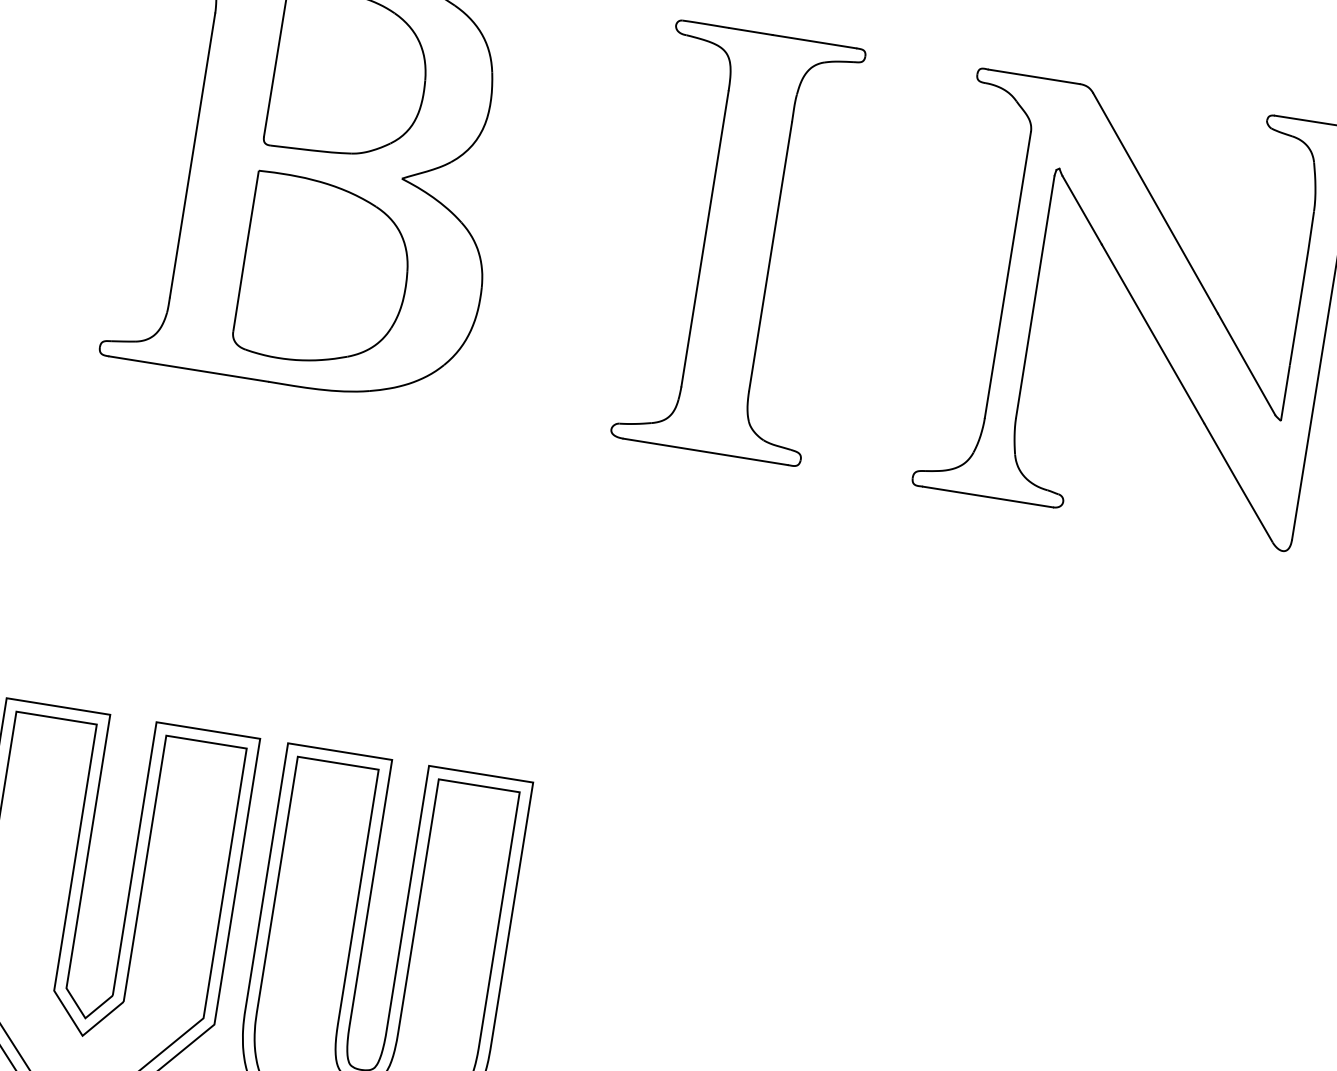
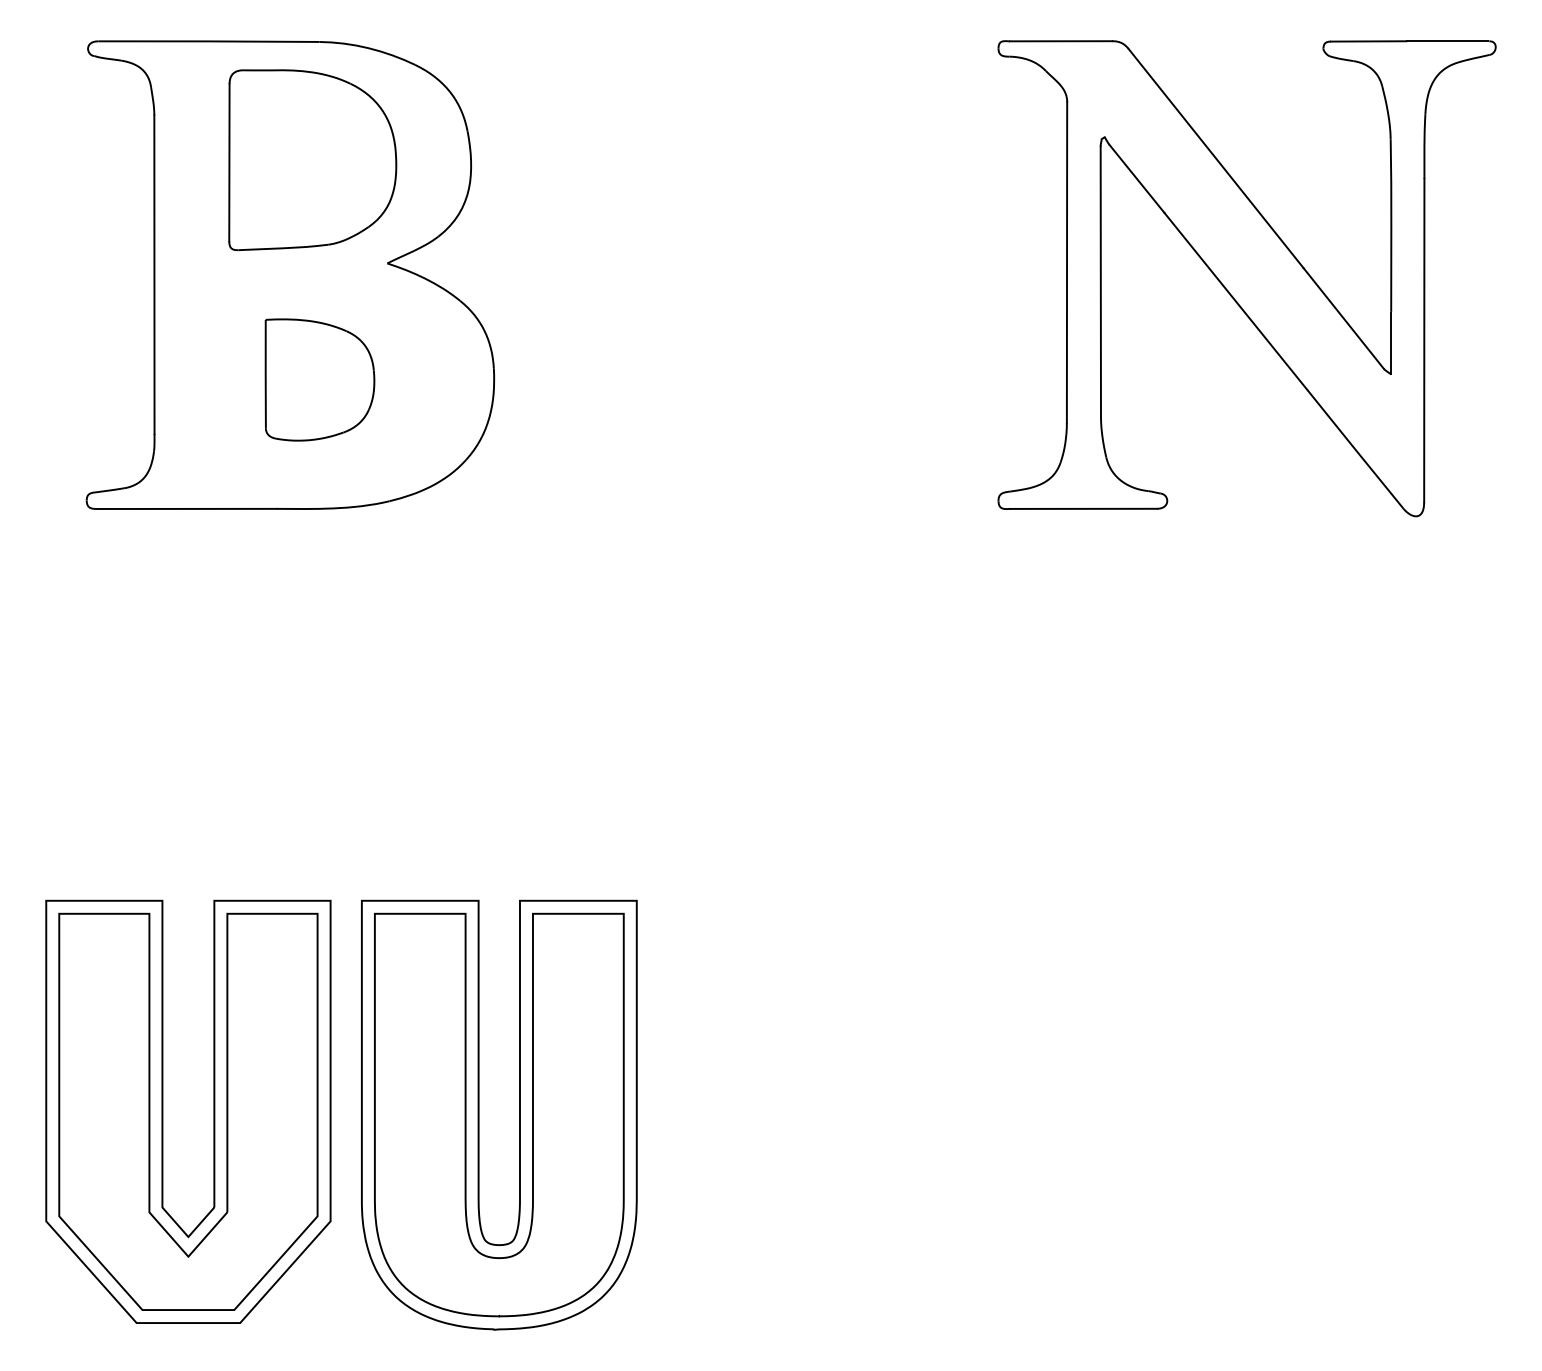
part: (738, 242) -> (766, 274), removed
part: (324, 272) -> (319, 379), size x0.6

